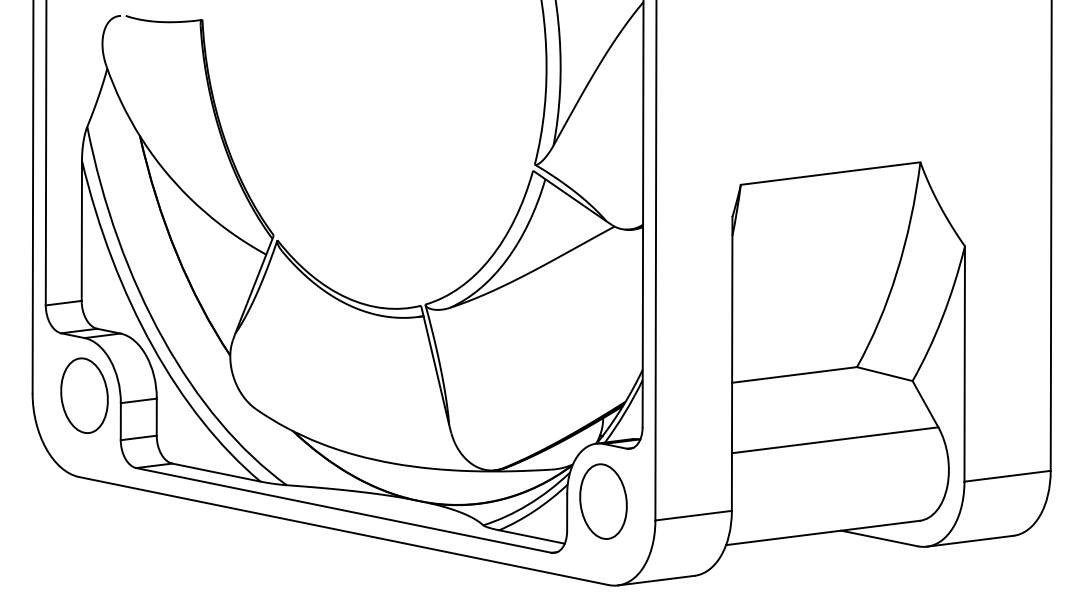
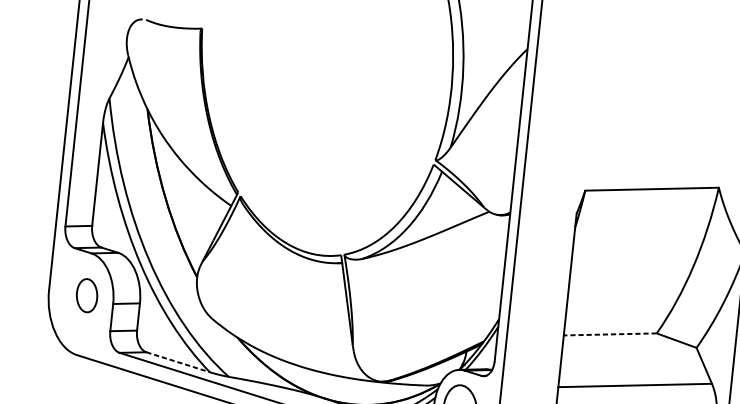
line: (794, 374) -> (610, 334), solid -> dashed
part: (84, 395) -> (87, 295), size x0.6
line: (216, 472) -> (178, 362), solid -> dashed

